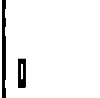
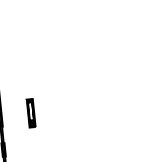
part: (21, 72) -> (30, 112), size x0.6

